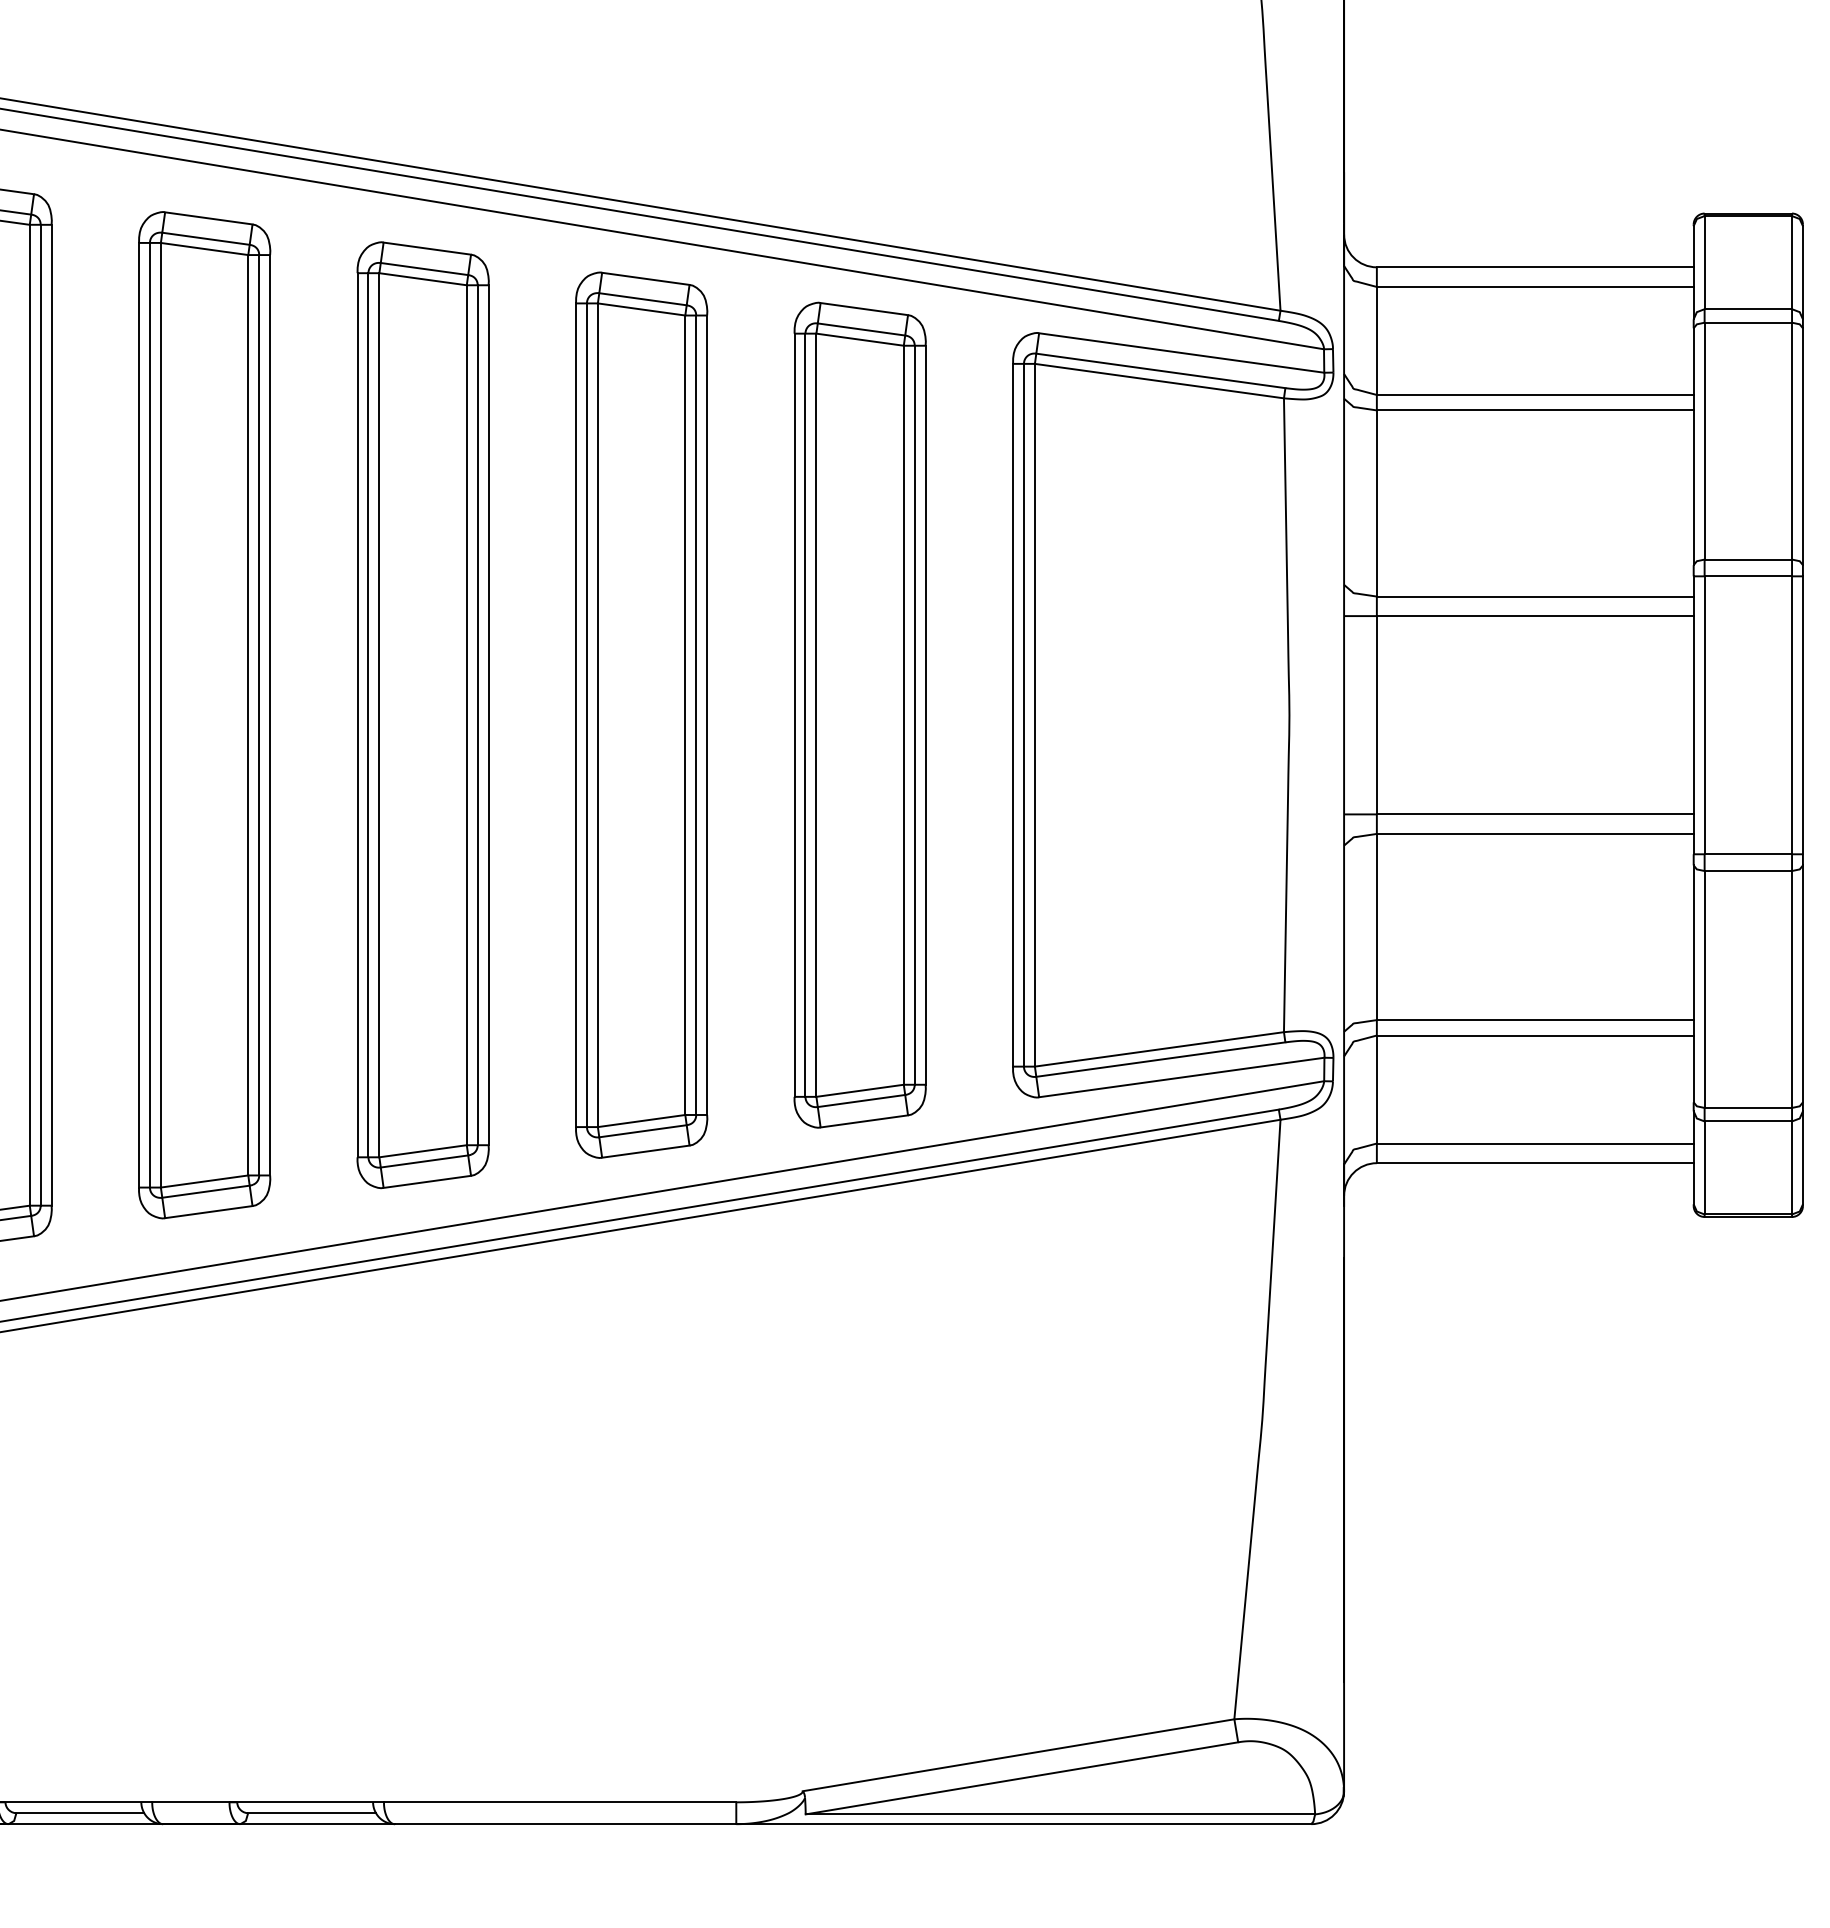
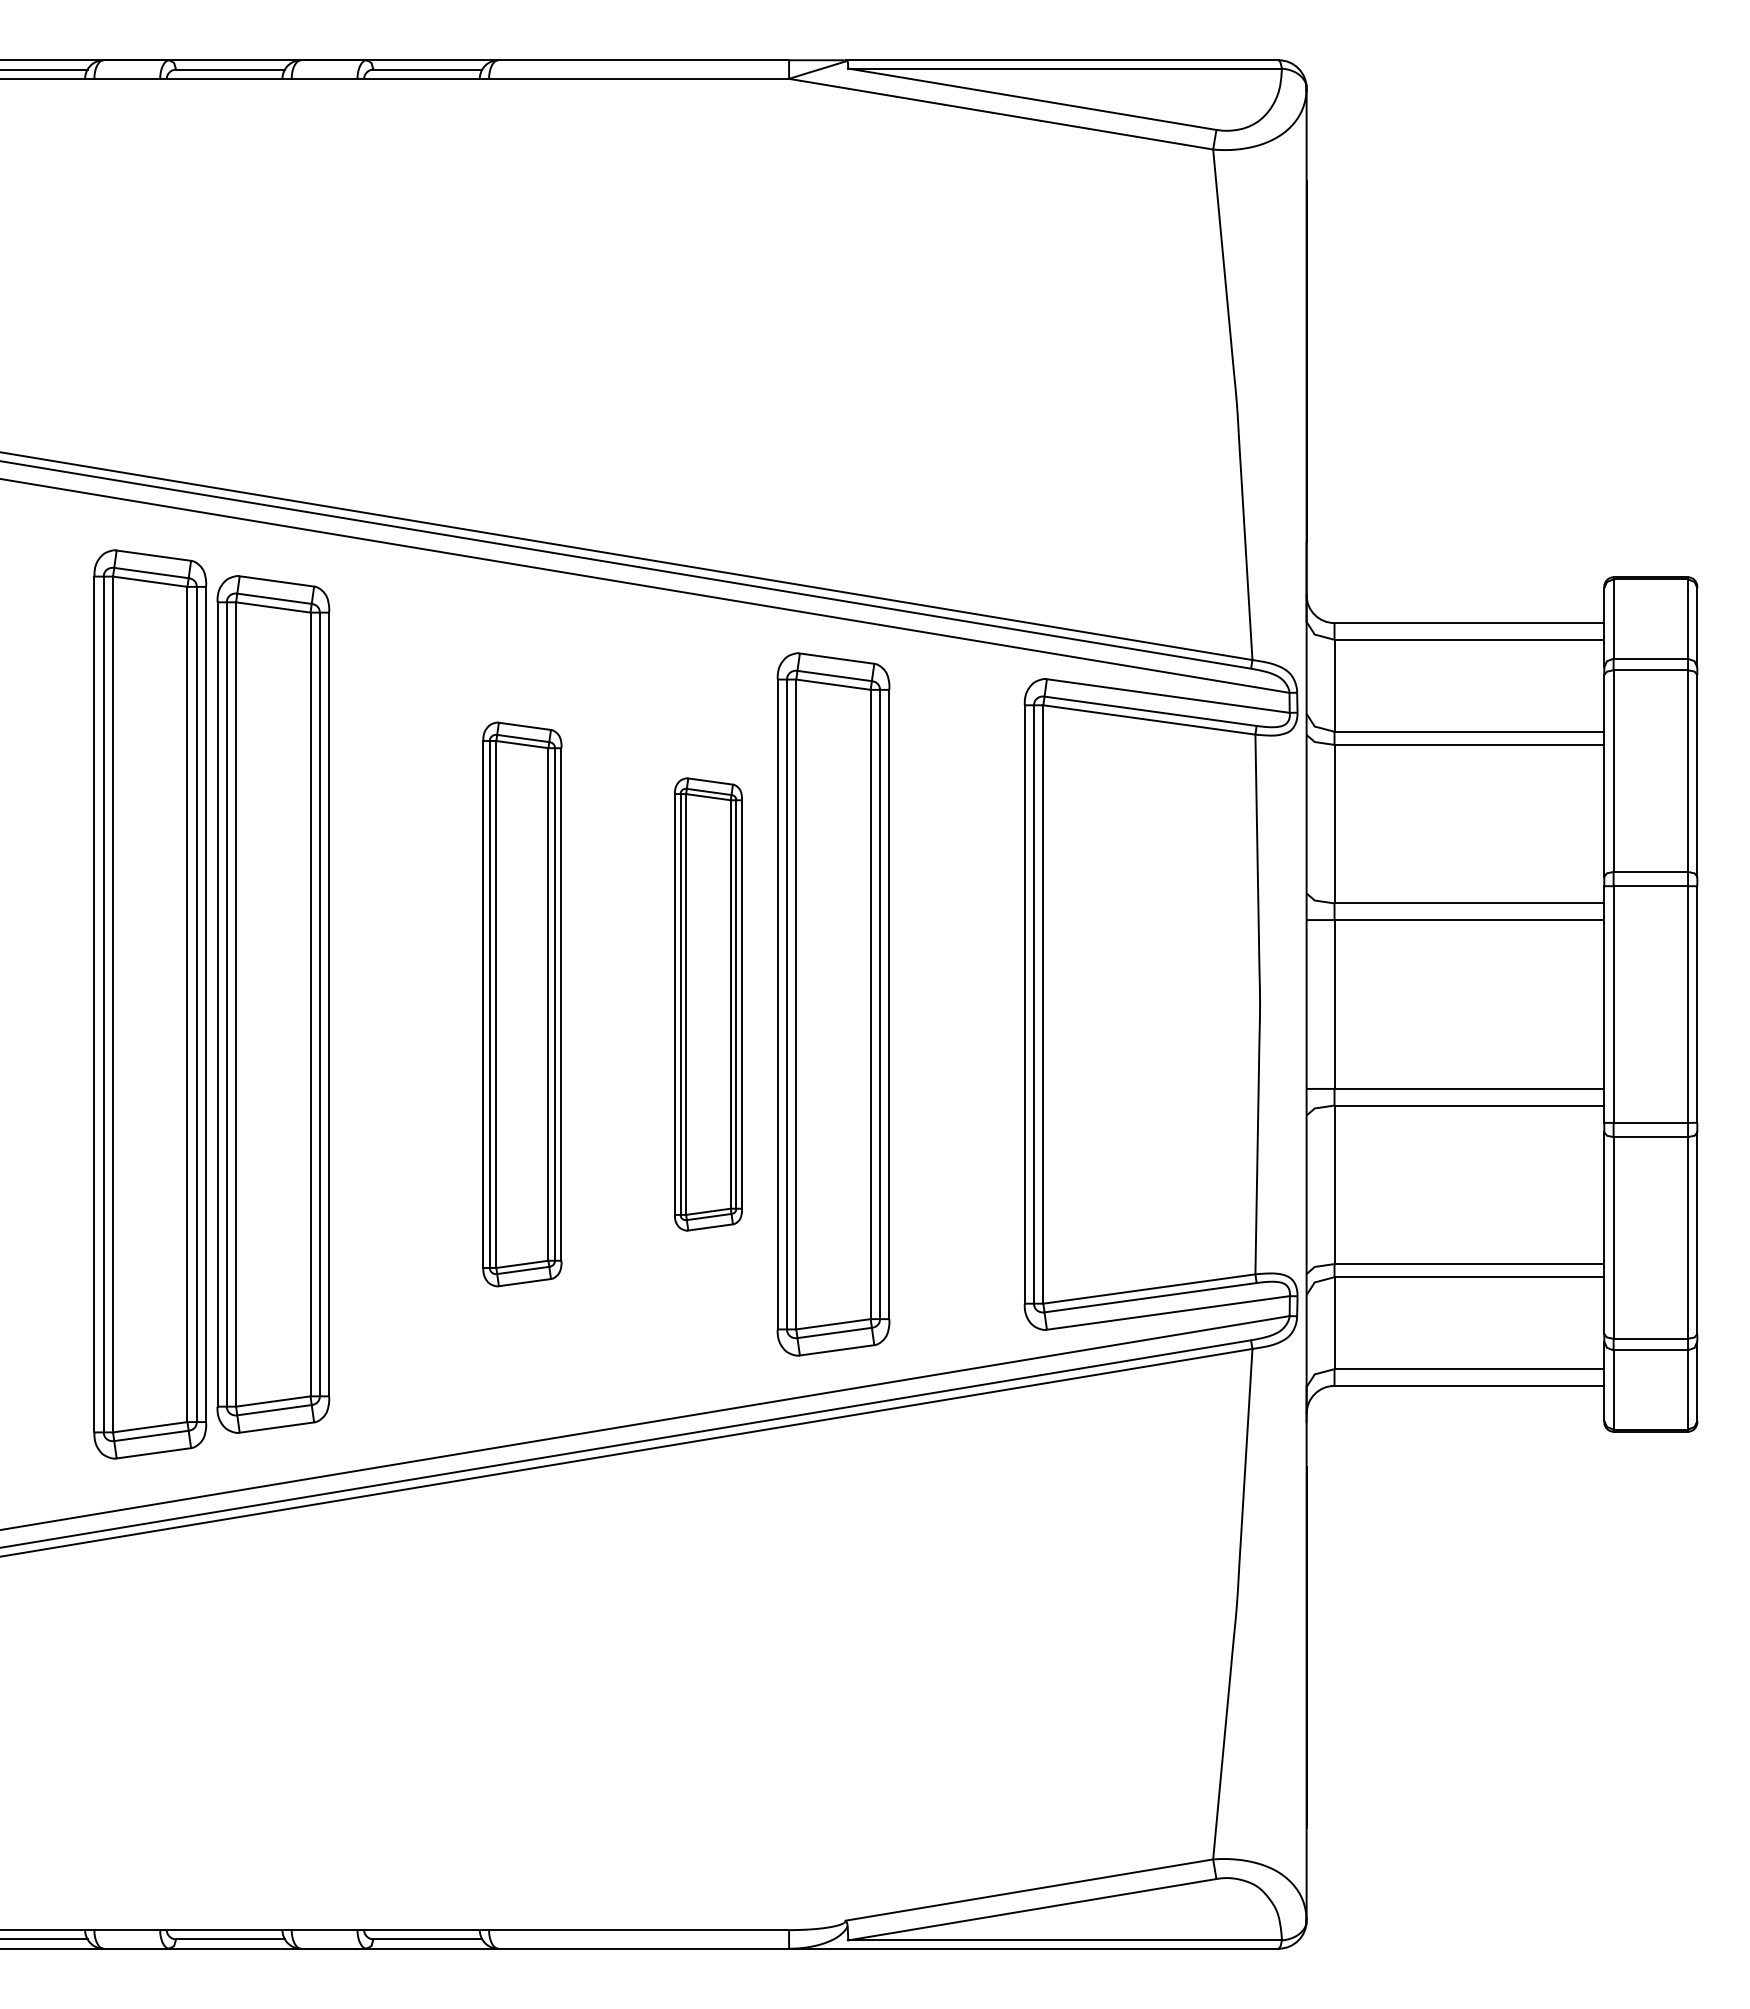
part: (204, 715) -> (273, 1004), moved
part: (423, 715) -> (522, 1004), size x0.7
part: (641, 715) -> (708, 1004), size x0.6
part: (860, 715) -> (833, 1004), moved

